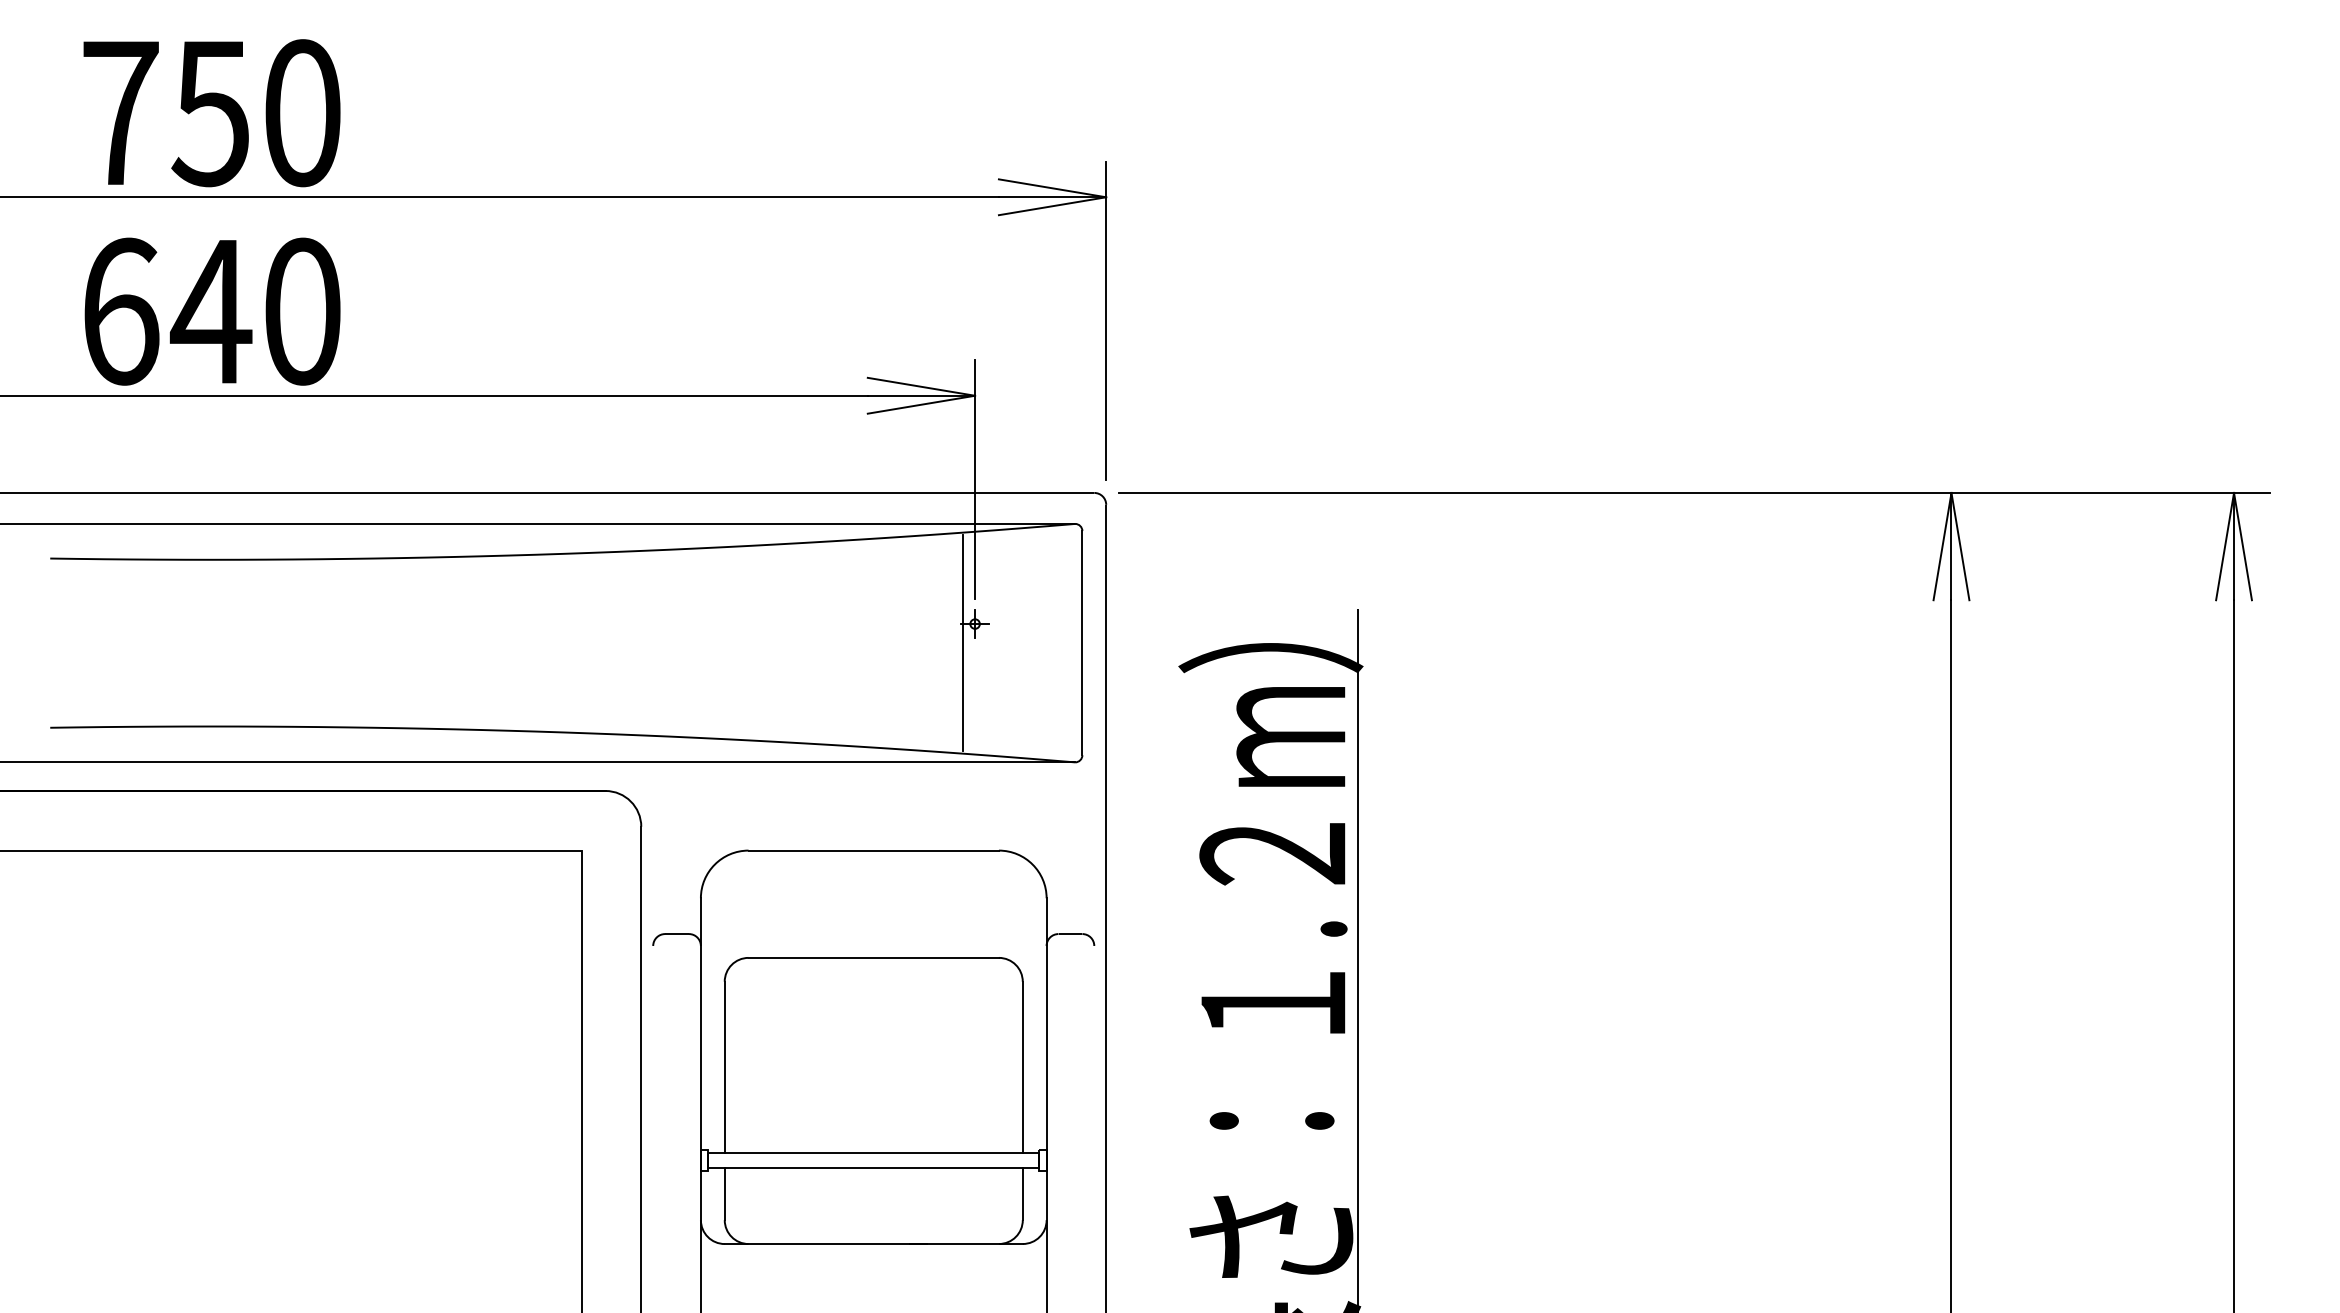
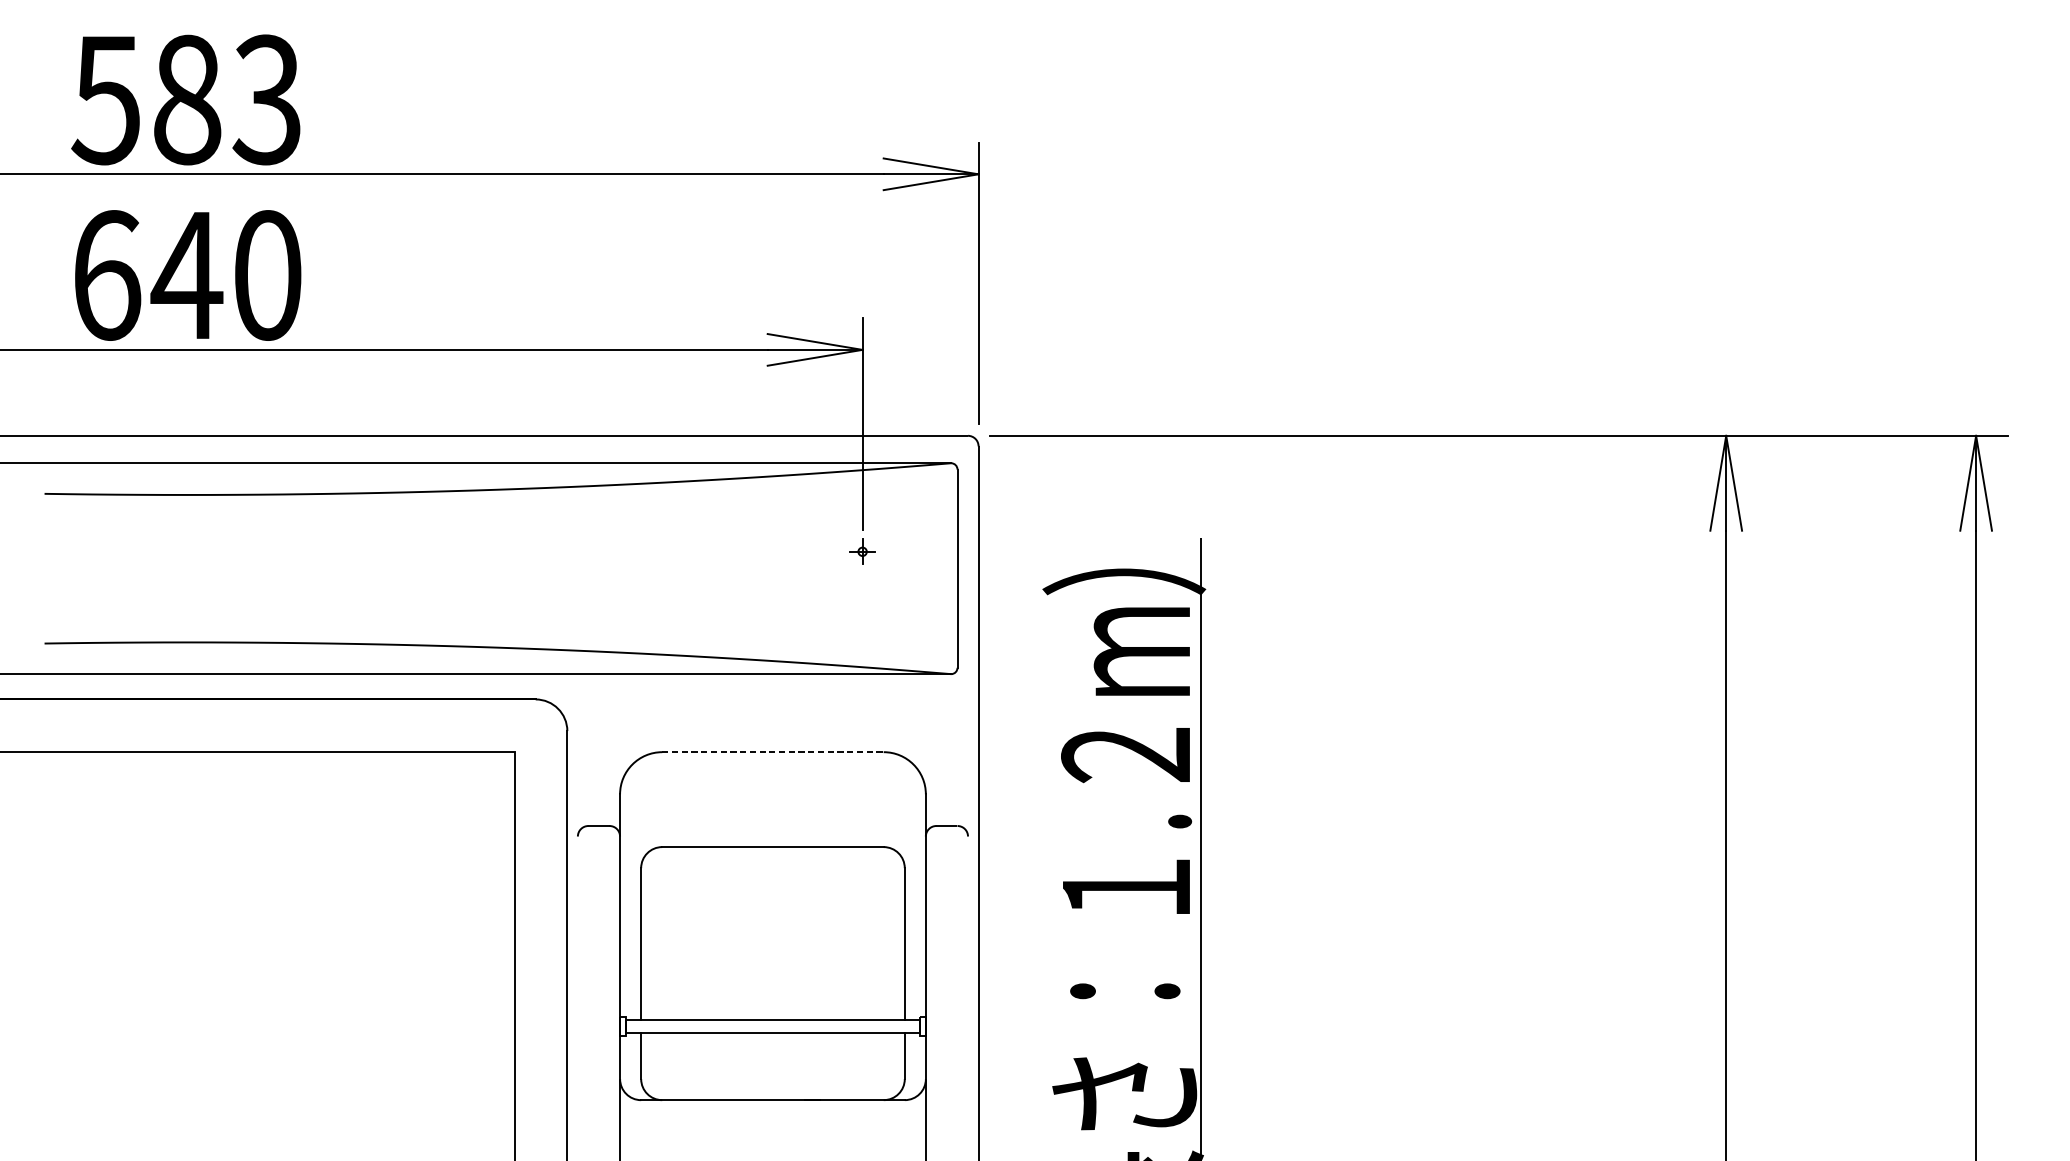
text: (210, 113) -> (186, 100), 750 -> 583
line: (963, 642) -> (852, 568), removed
line: (874, 850) -> (773, 752), solid -> dashed

